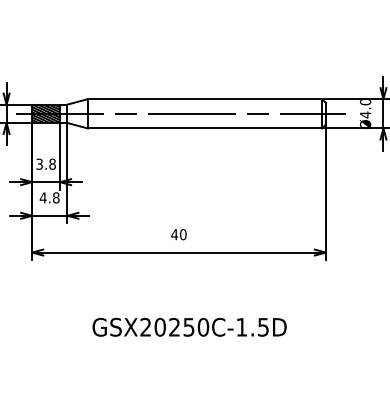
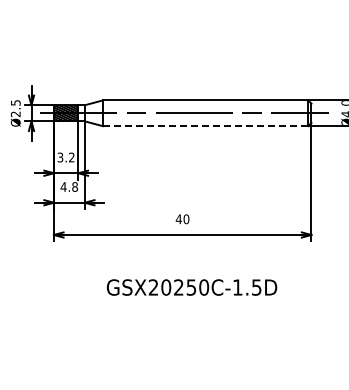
line: (205, 128) -> (205, 126), solid -> dashed
text: (52, 164) -> (71, 157), 3.8 -> 3.2
text: (189, 327) -> (191, 287), moved

